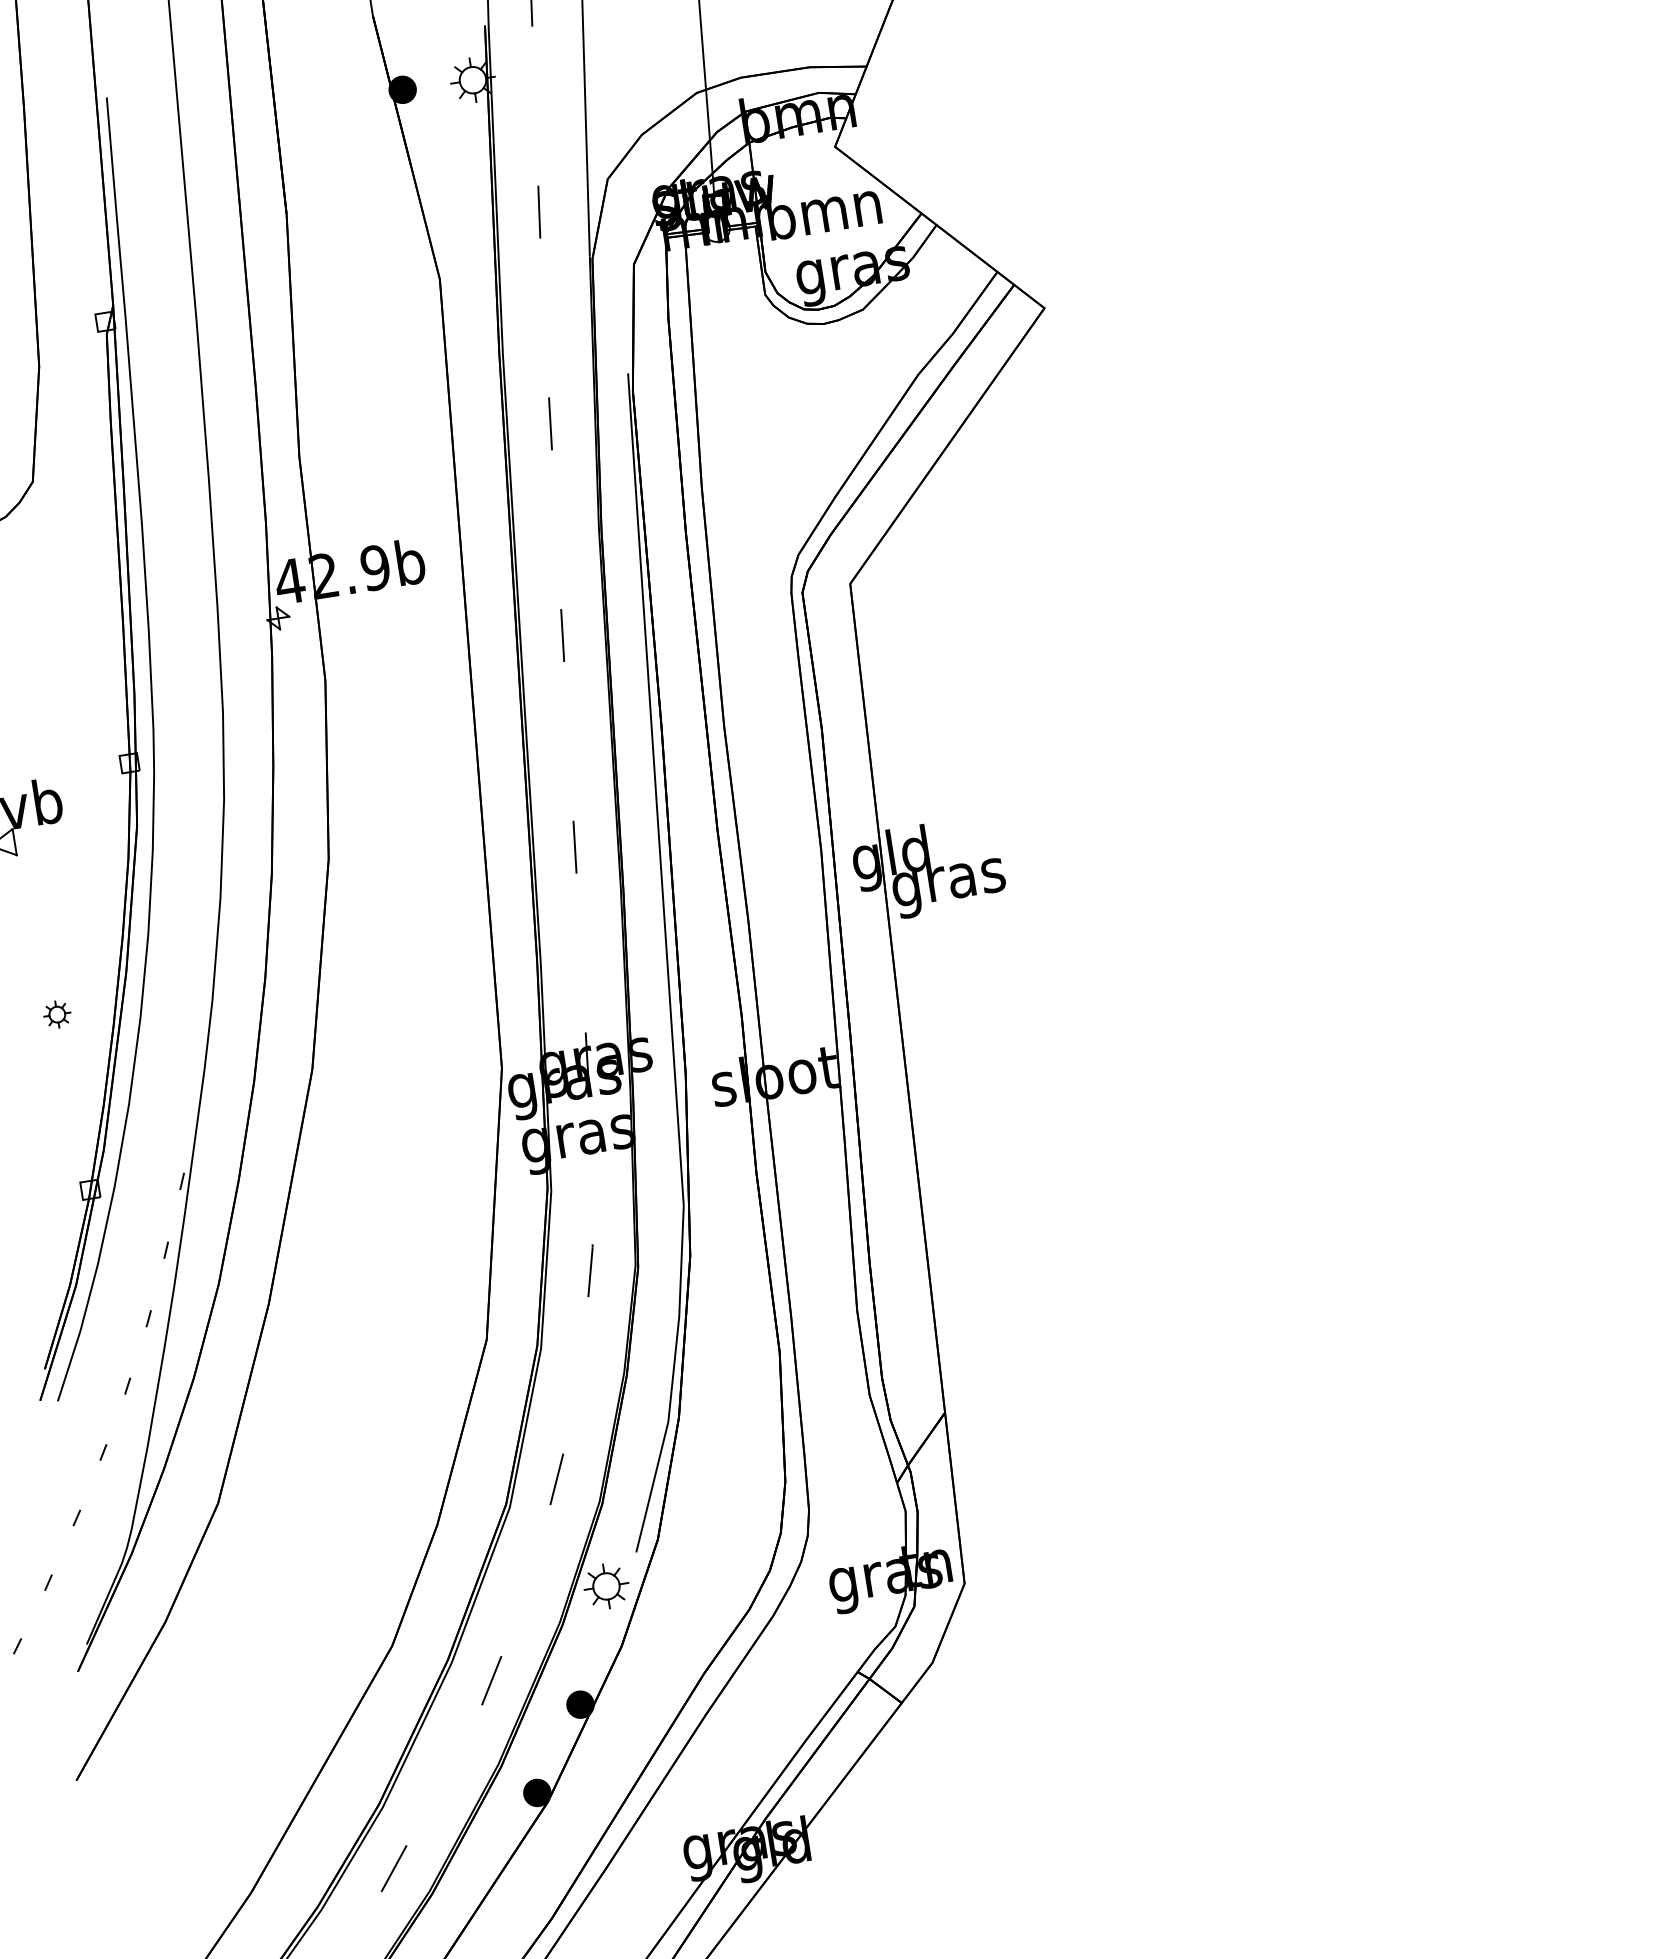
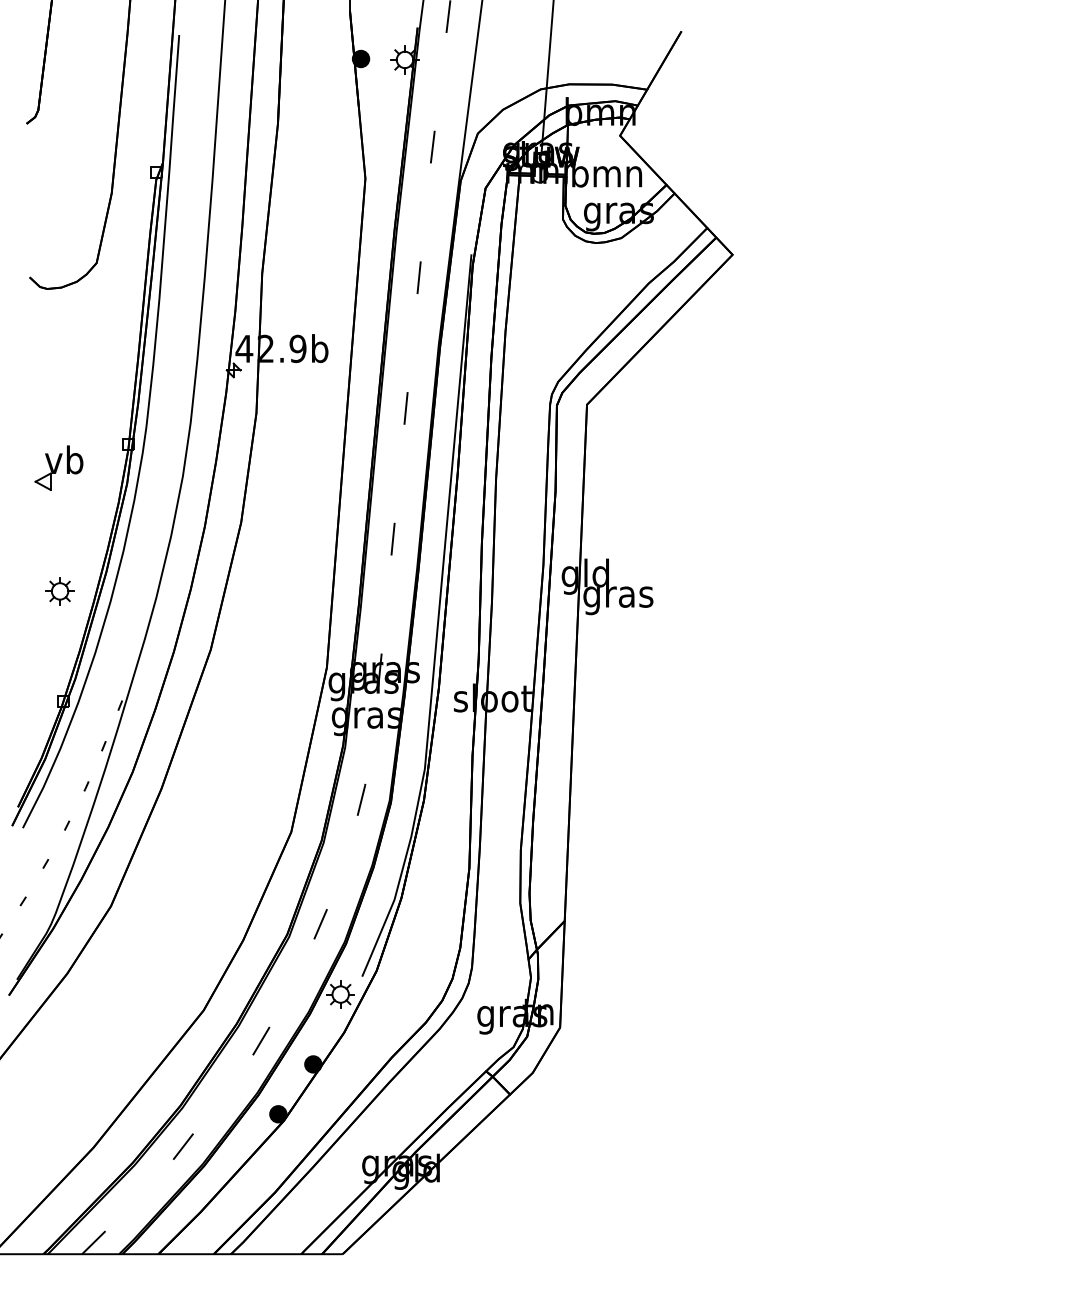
part: (56, 1014) -> (59, 591), size x1.67

